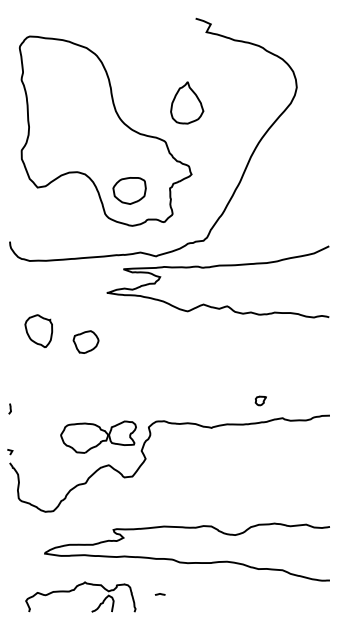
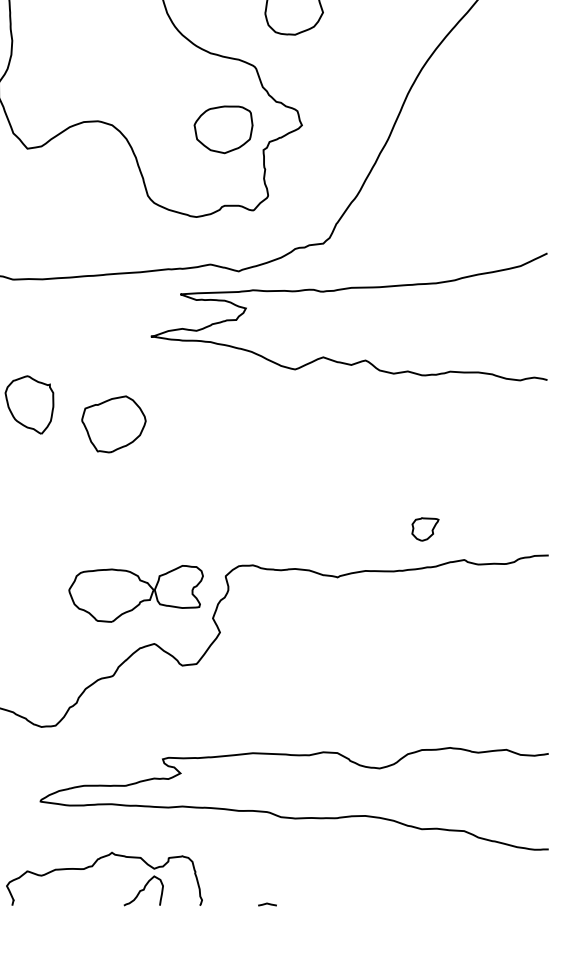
part: (129, 190) -> (223, 128), moved
part: (85, 341) -> (112, 423), size x1.43
part: (260, 400) -> (424, 528), size x1.43
curve: (159, 594) -> (266, 904), moved

